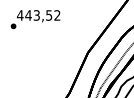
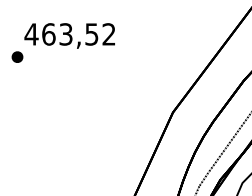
text: (28, 15) -> (48, 34), 443,52 -> 463,52

